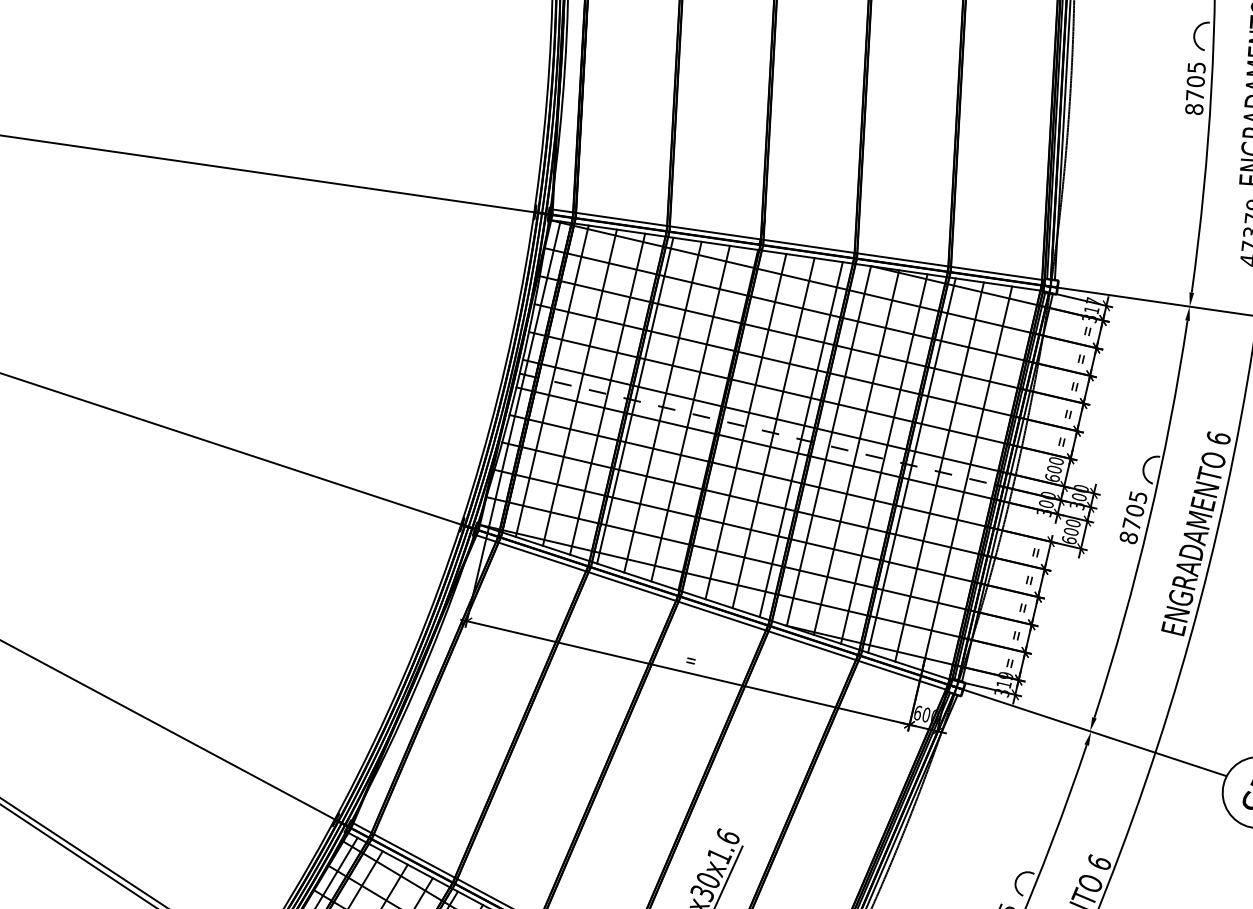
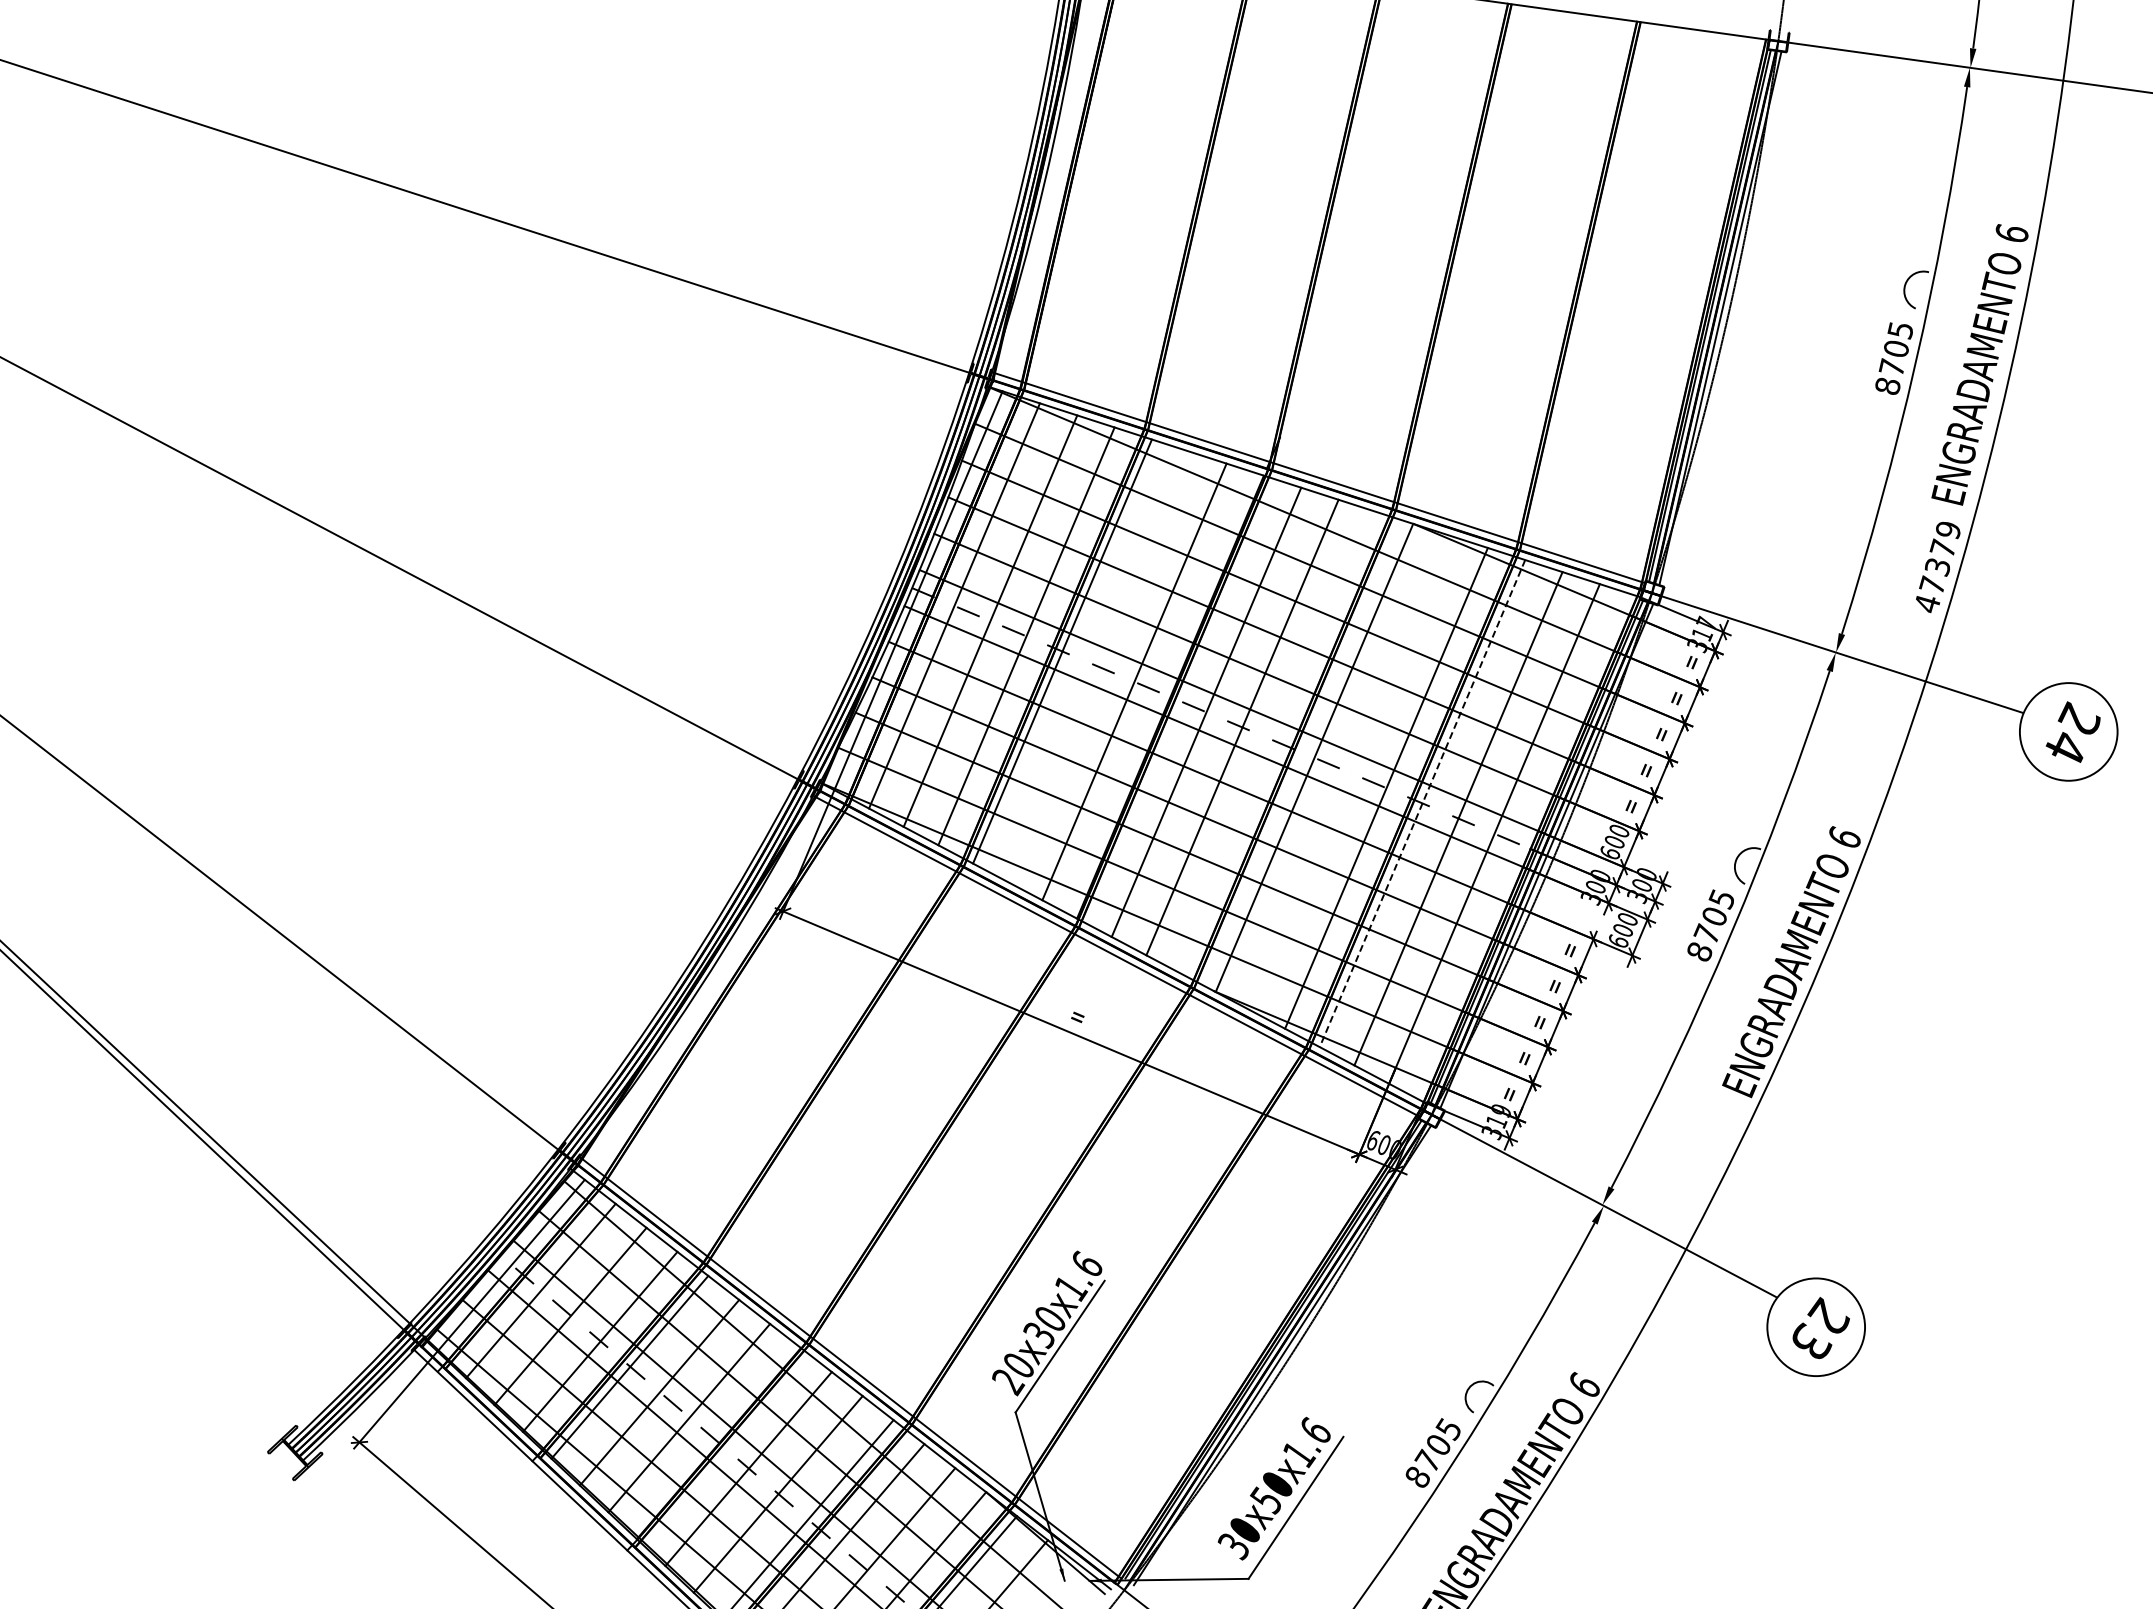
line: (662, 406) -> (1098, 666), removed
line: (801, 439) -> (1278, 742), removed
line: (856, 452) -> (1350, 772), removed
line: (912, 466) -> (1422, 804), solid -> dashed

